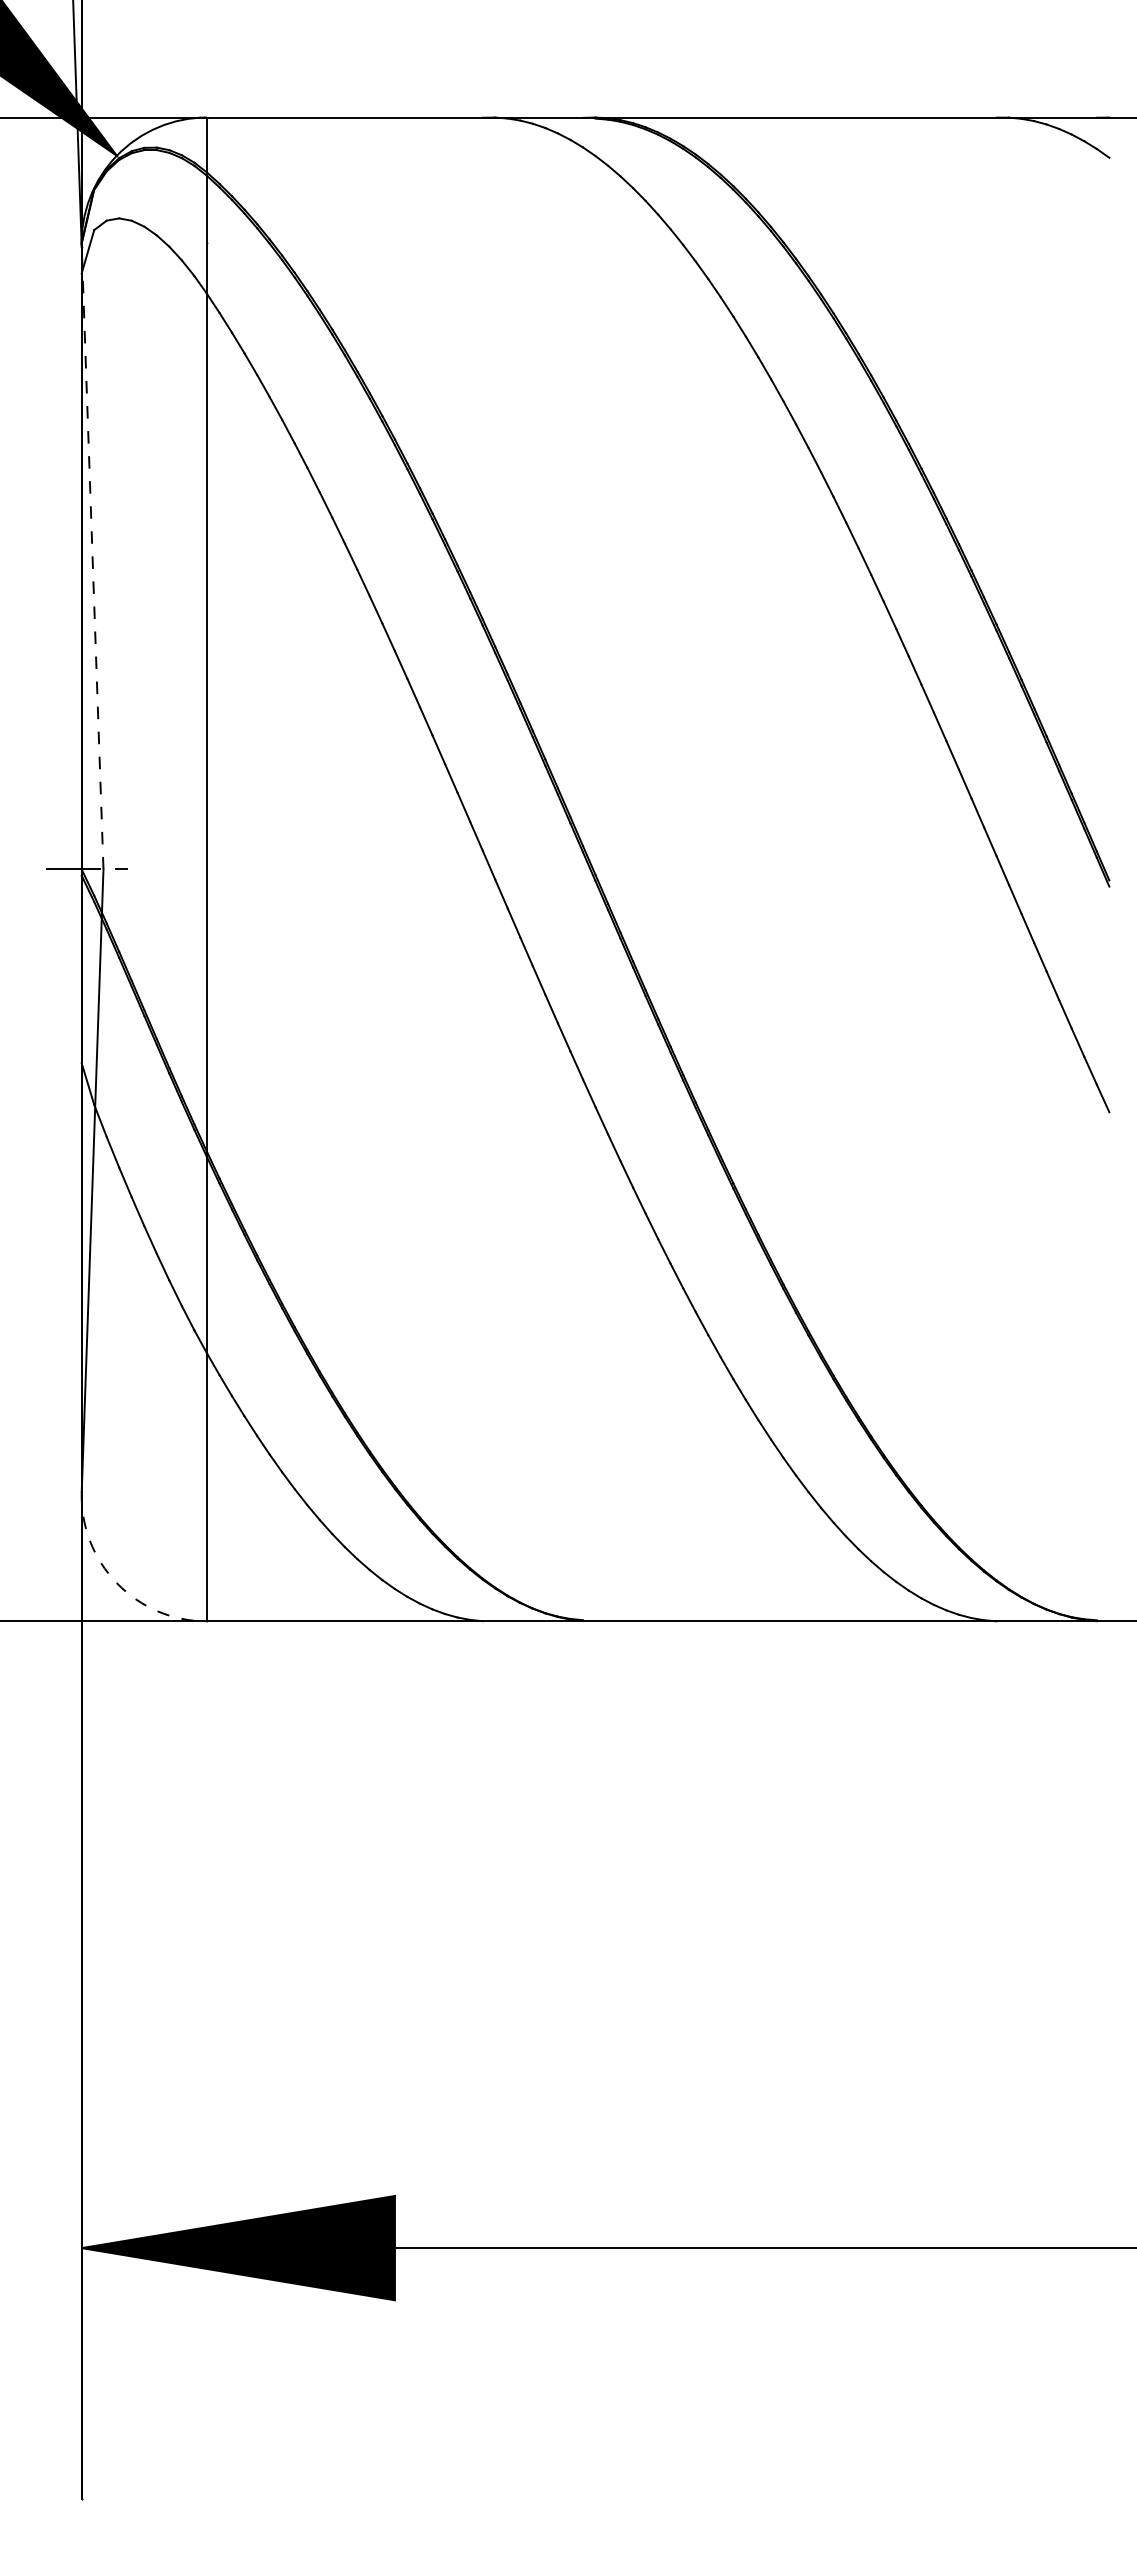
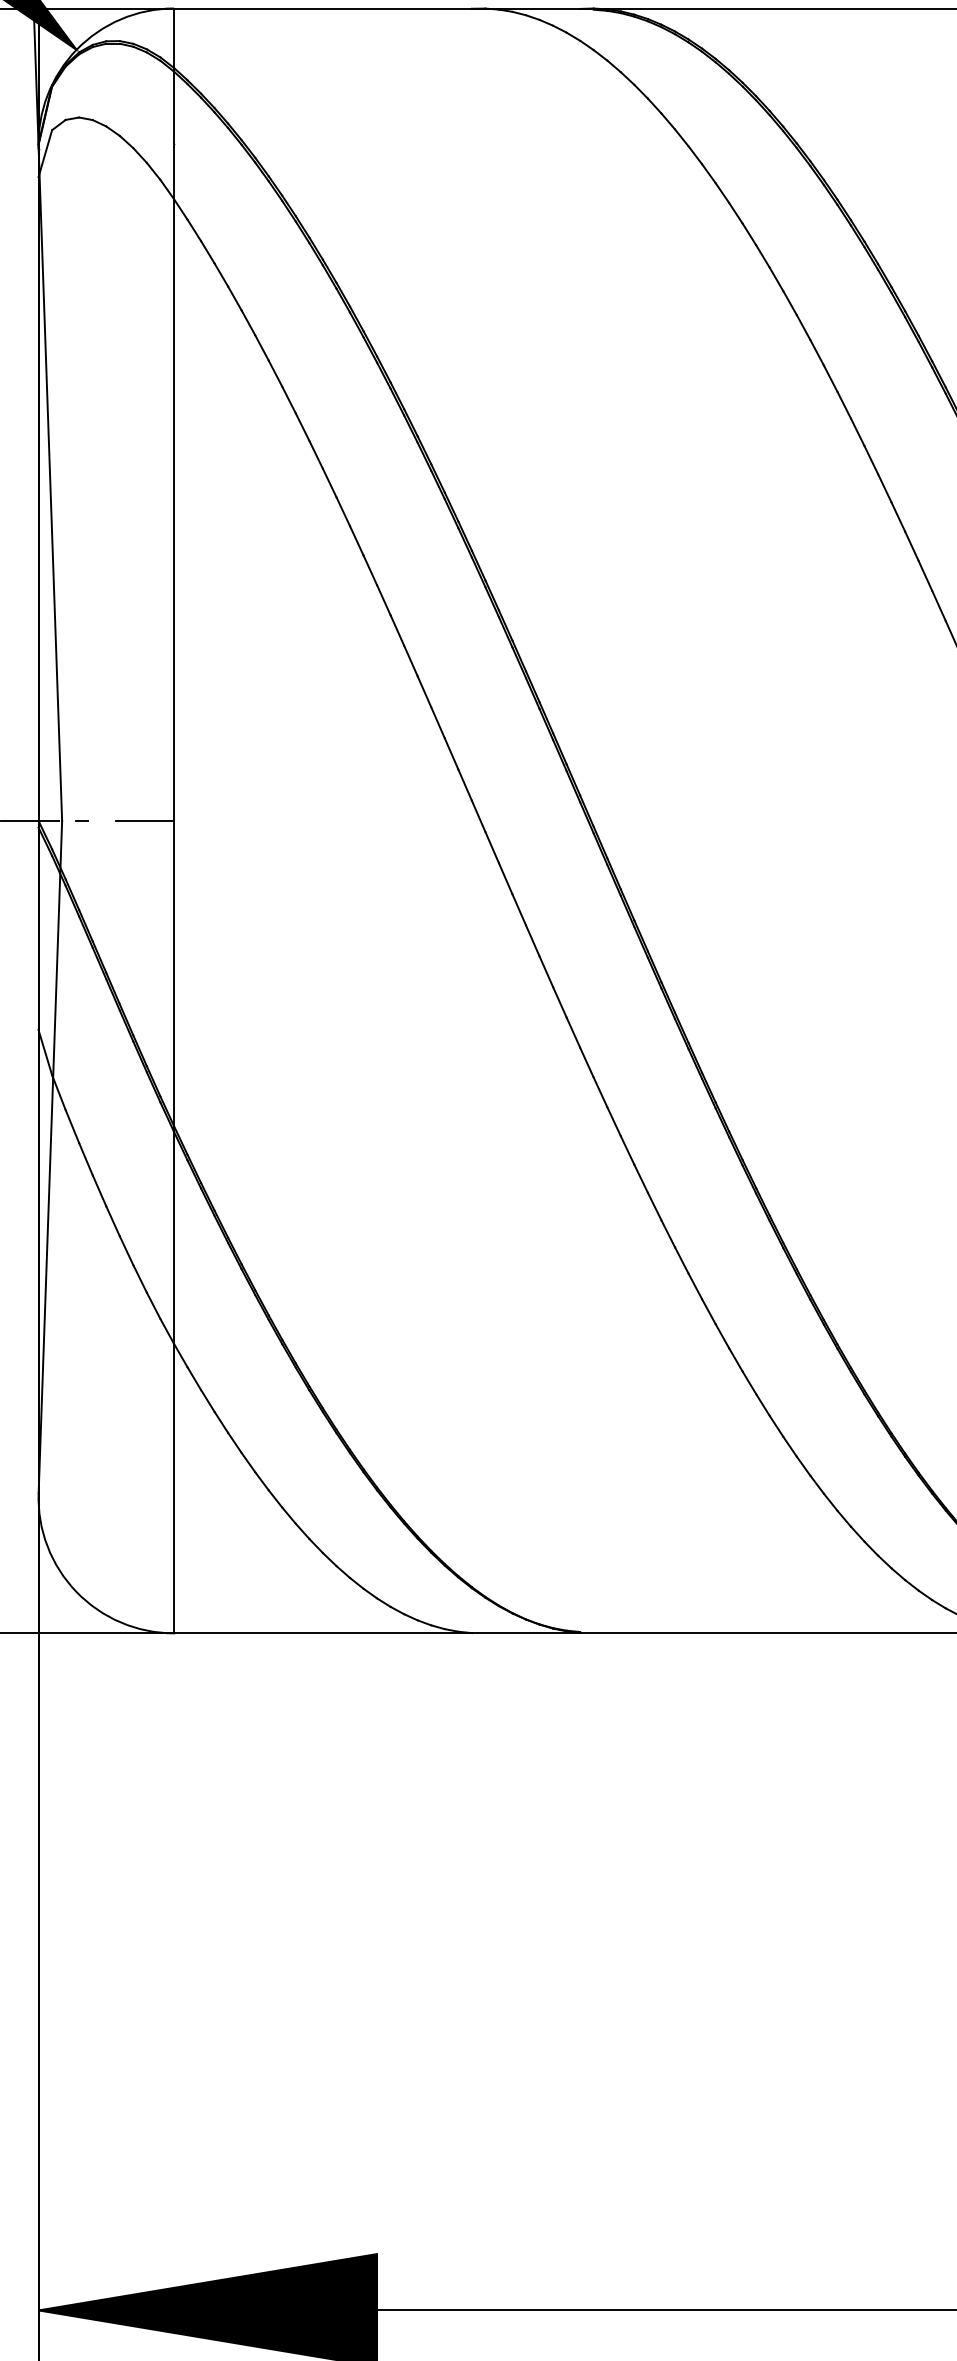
line: (92, 557) -> (50, 483), dashed -> solid
line: (180, 869) -> (145, 820), added
arc: (116, 1583) -> (76, 1592), dashed -> solid

